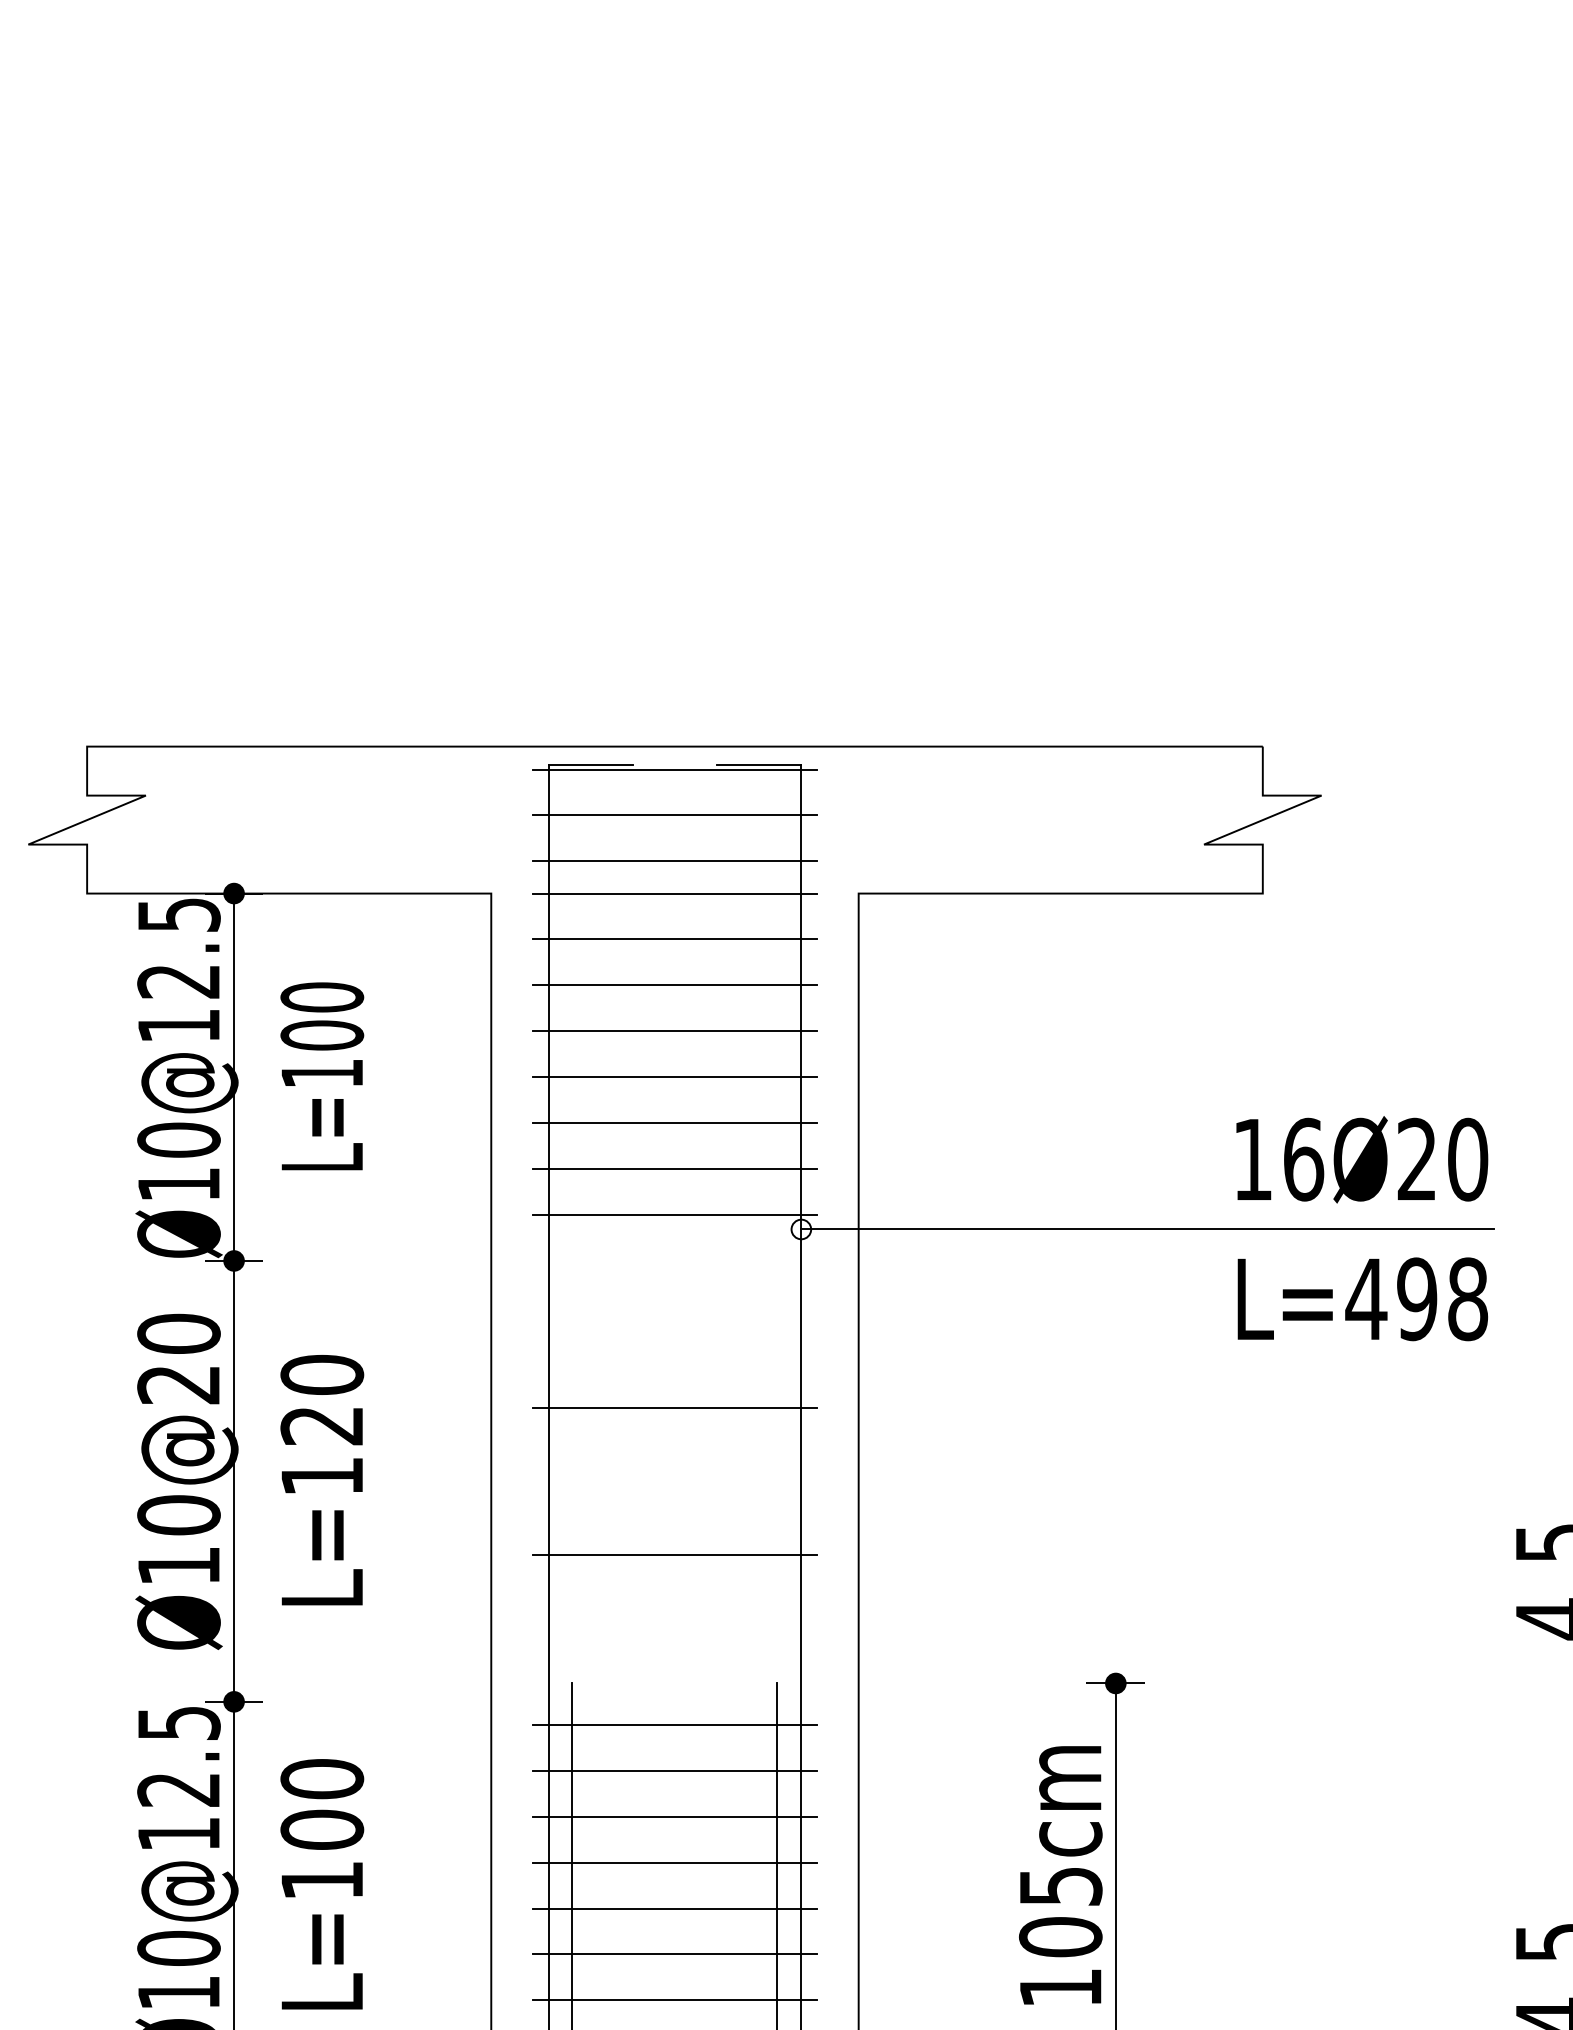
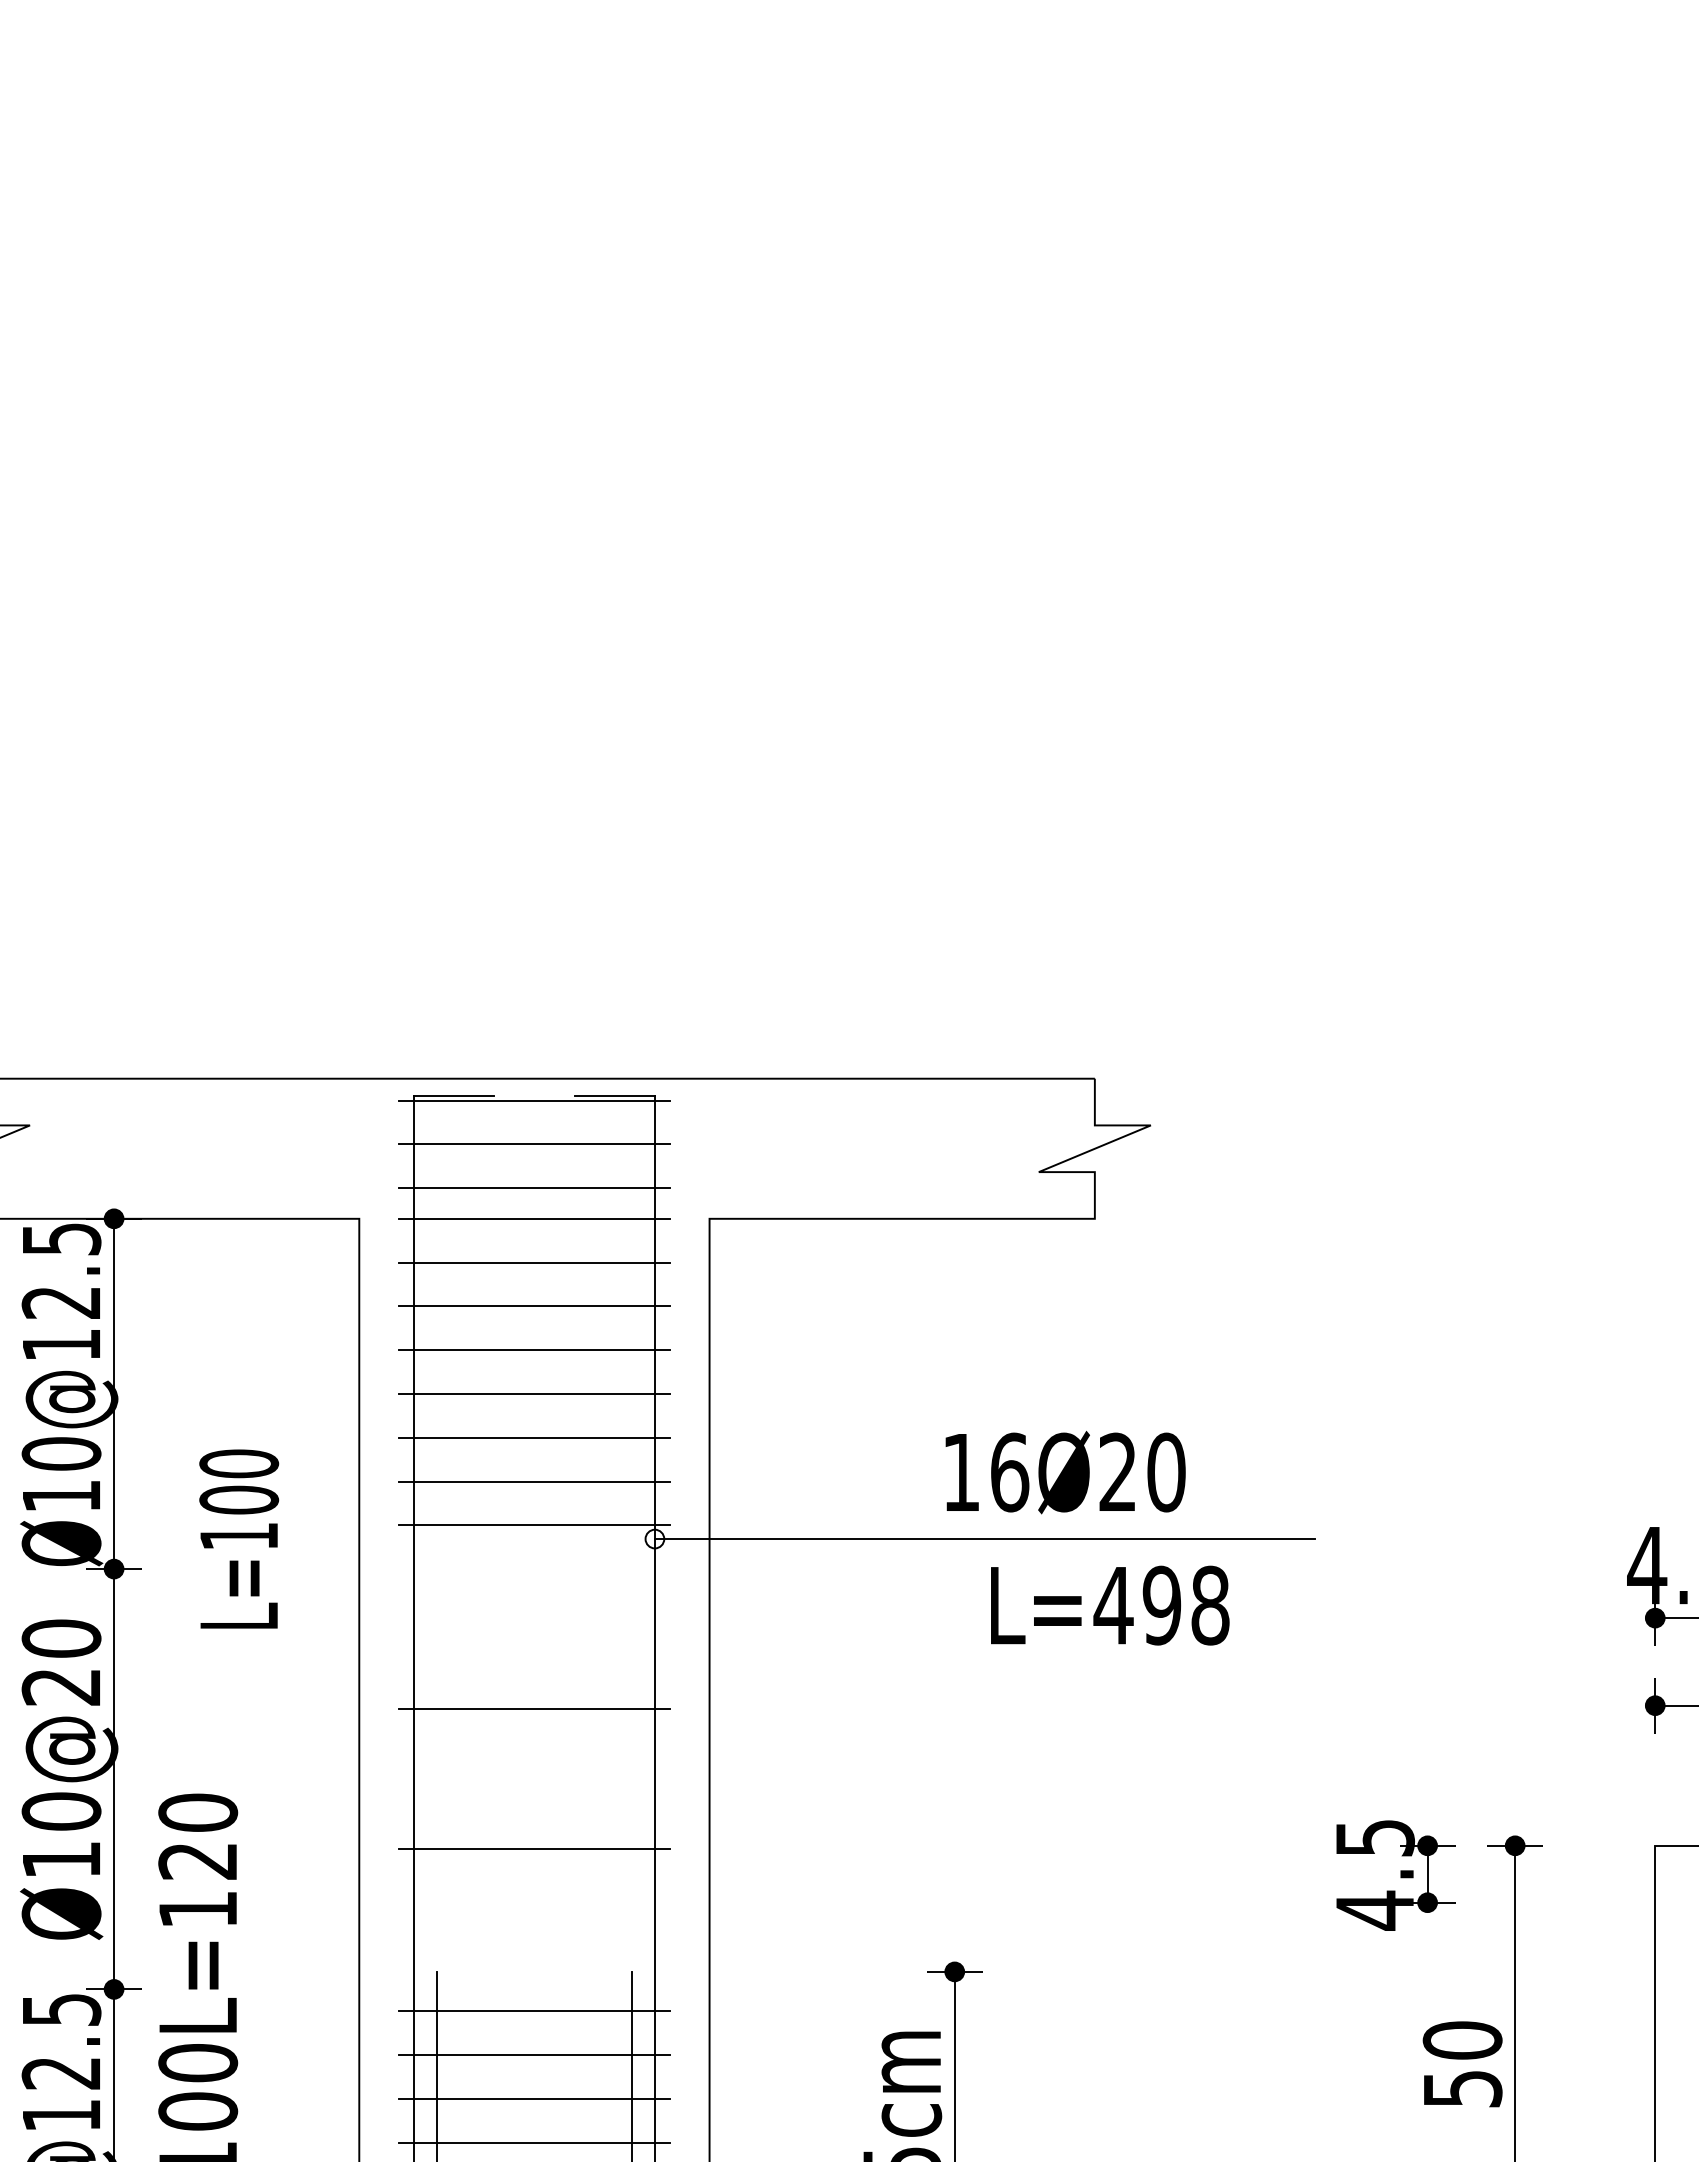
text: (322, 1075) -> (239, 1538), moved
text: (1362, 1159) -> (1065, 1472), moved
text: (1363, 1299) -> (1110, 1605), moved
text: (322, 1479) -> (198, 1912), moved

